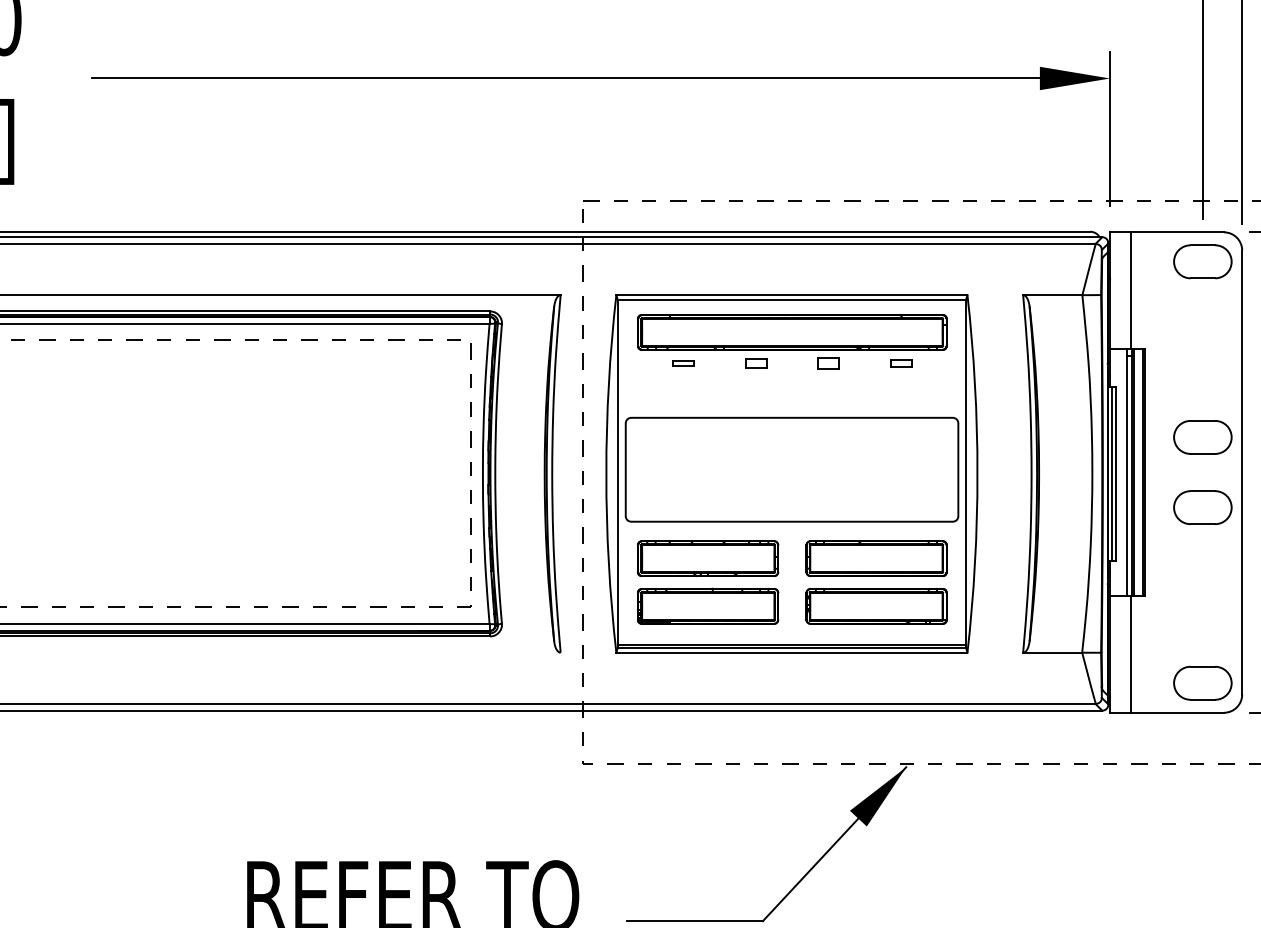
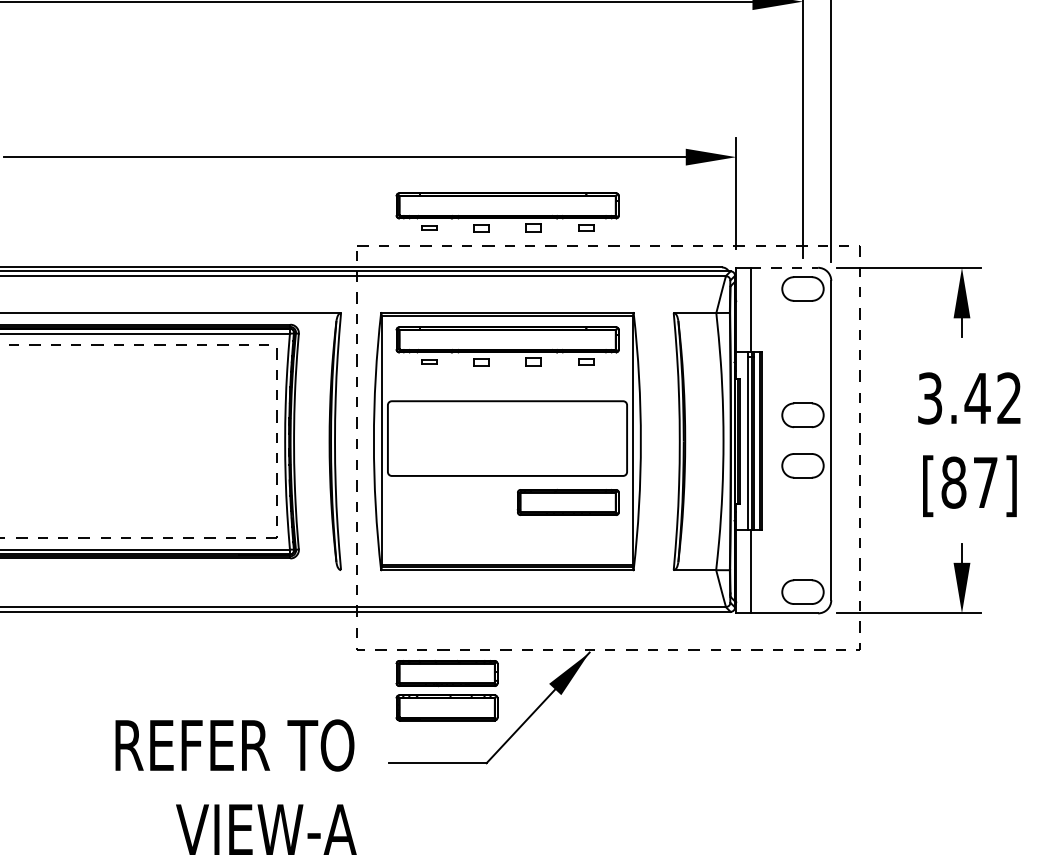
part: (792, 155) -> (507, 212), added
line: (1178, 231) -> (785, 267), solid -> dashed
part: (707, 582) -> (446, 690), moved
part: (876, 605) -> (568, 536), removed

